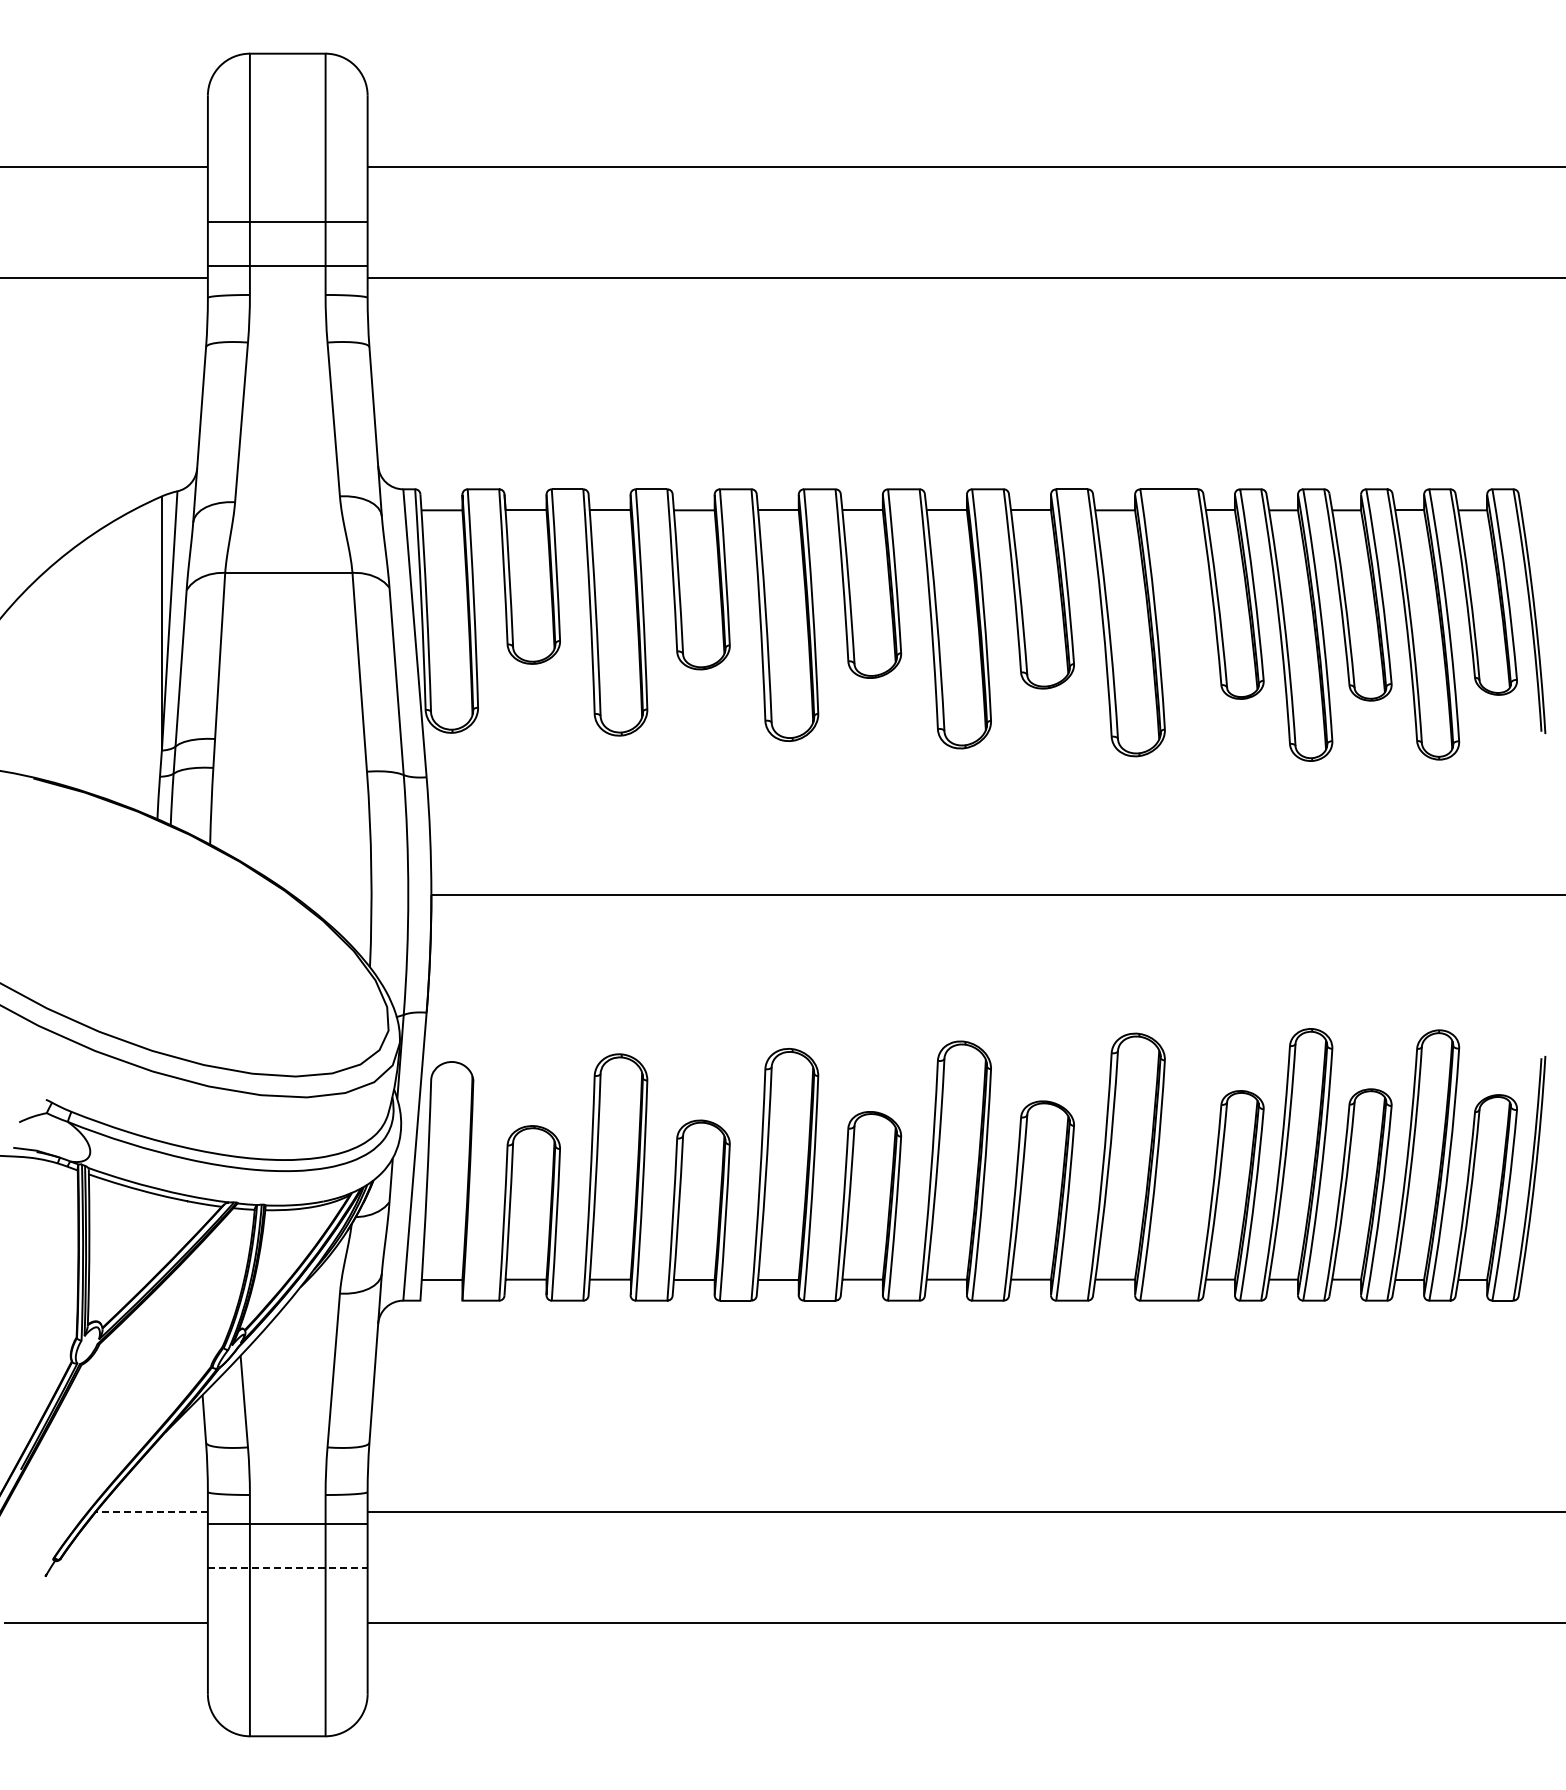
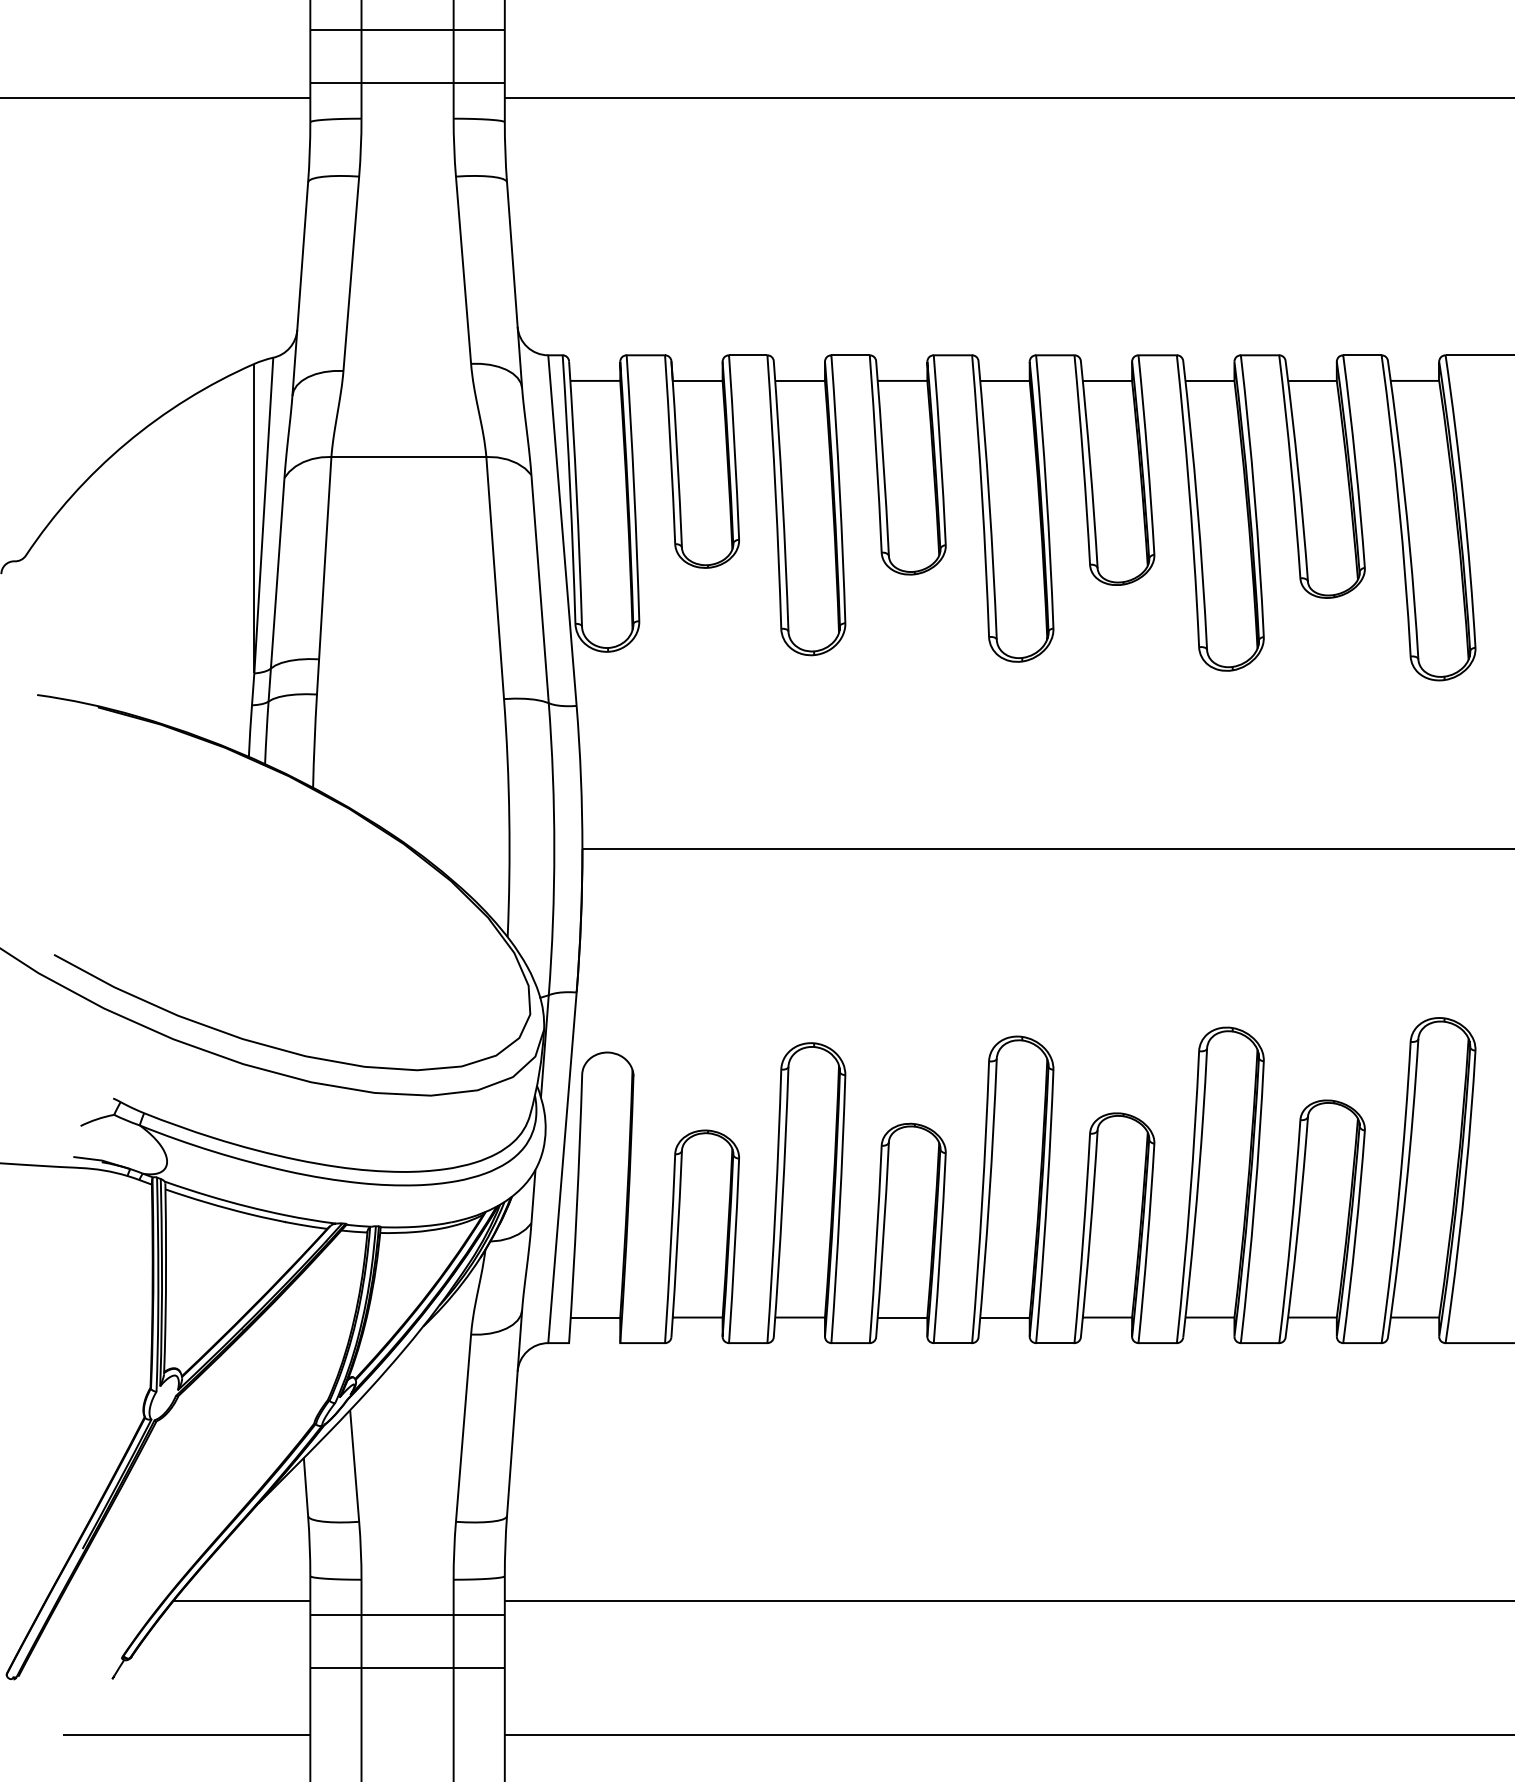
line: (151, 1512) -> (241, 1601), dashed -> solid
line: (287, 1567) -> (407, 1667), dashed -> solid

